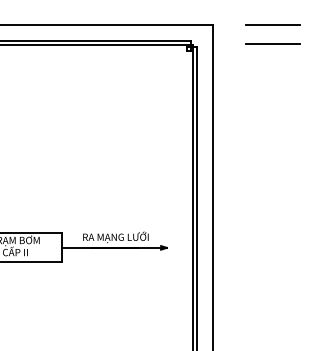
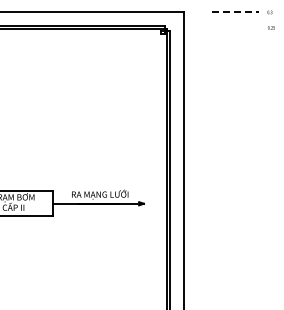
line: (272, 24) -> (235, 11), solid -> dashed
line: (272, 44) -> (235, 28), removed

